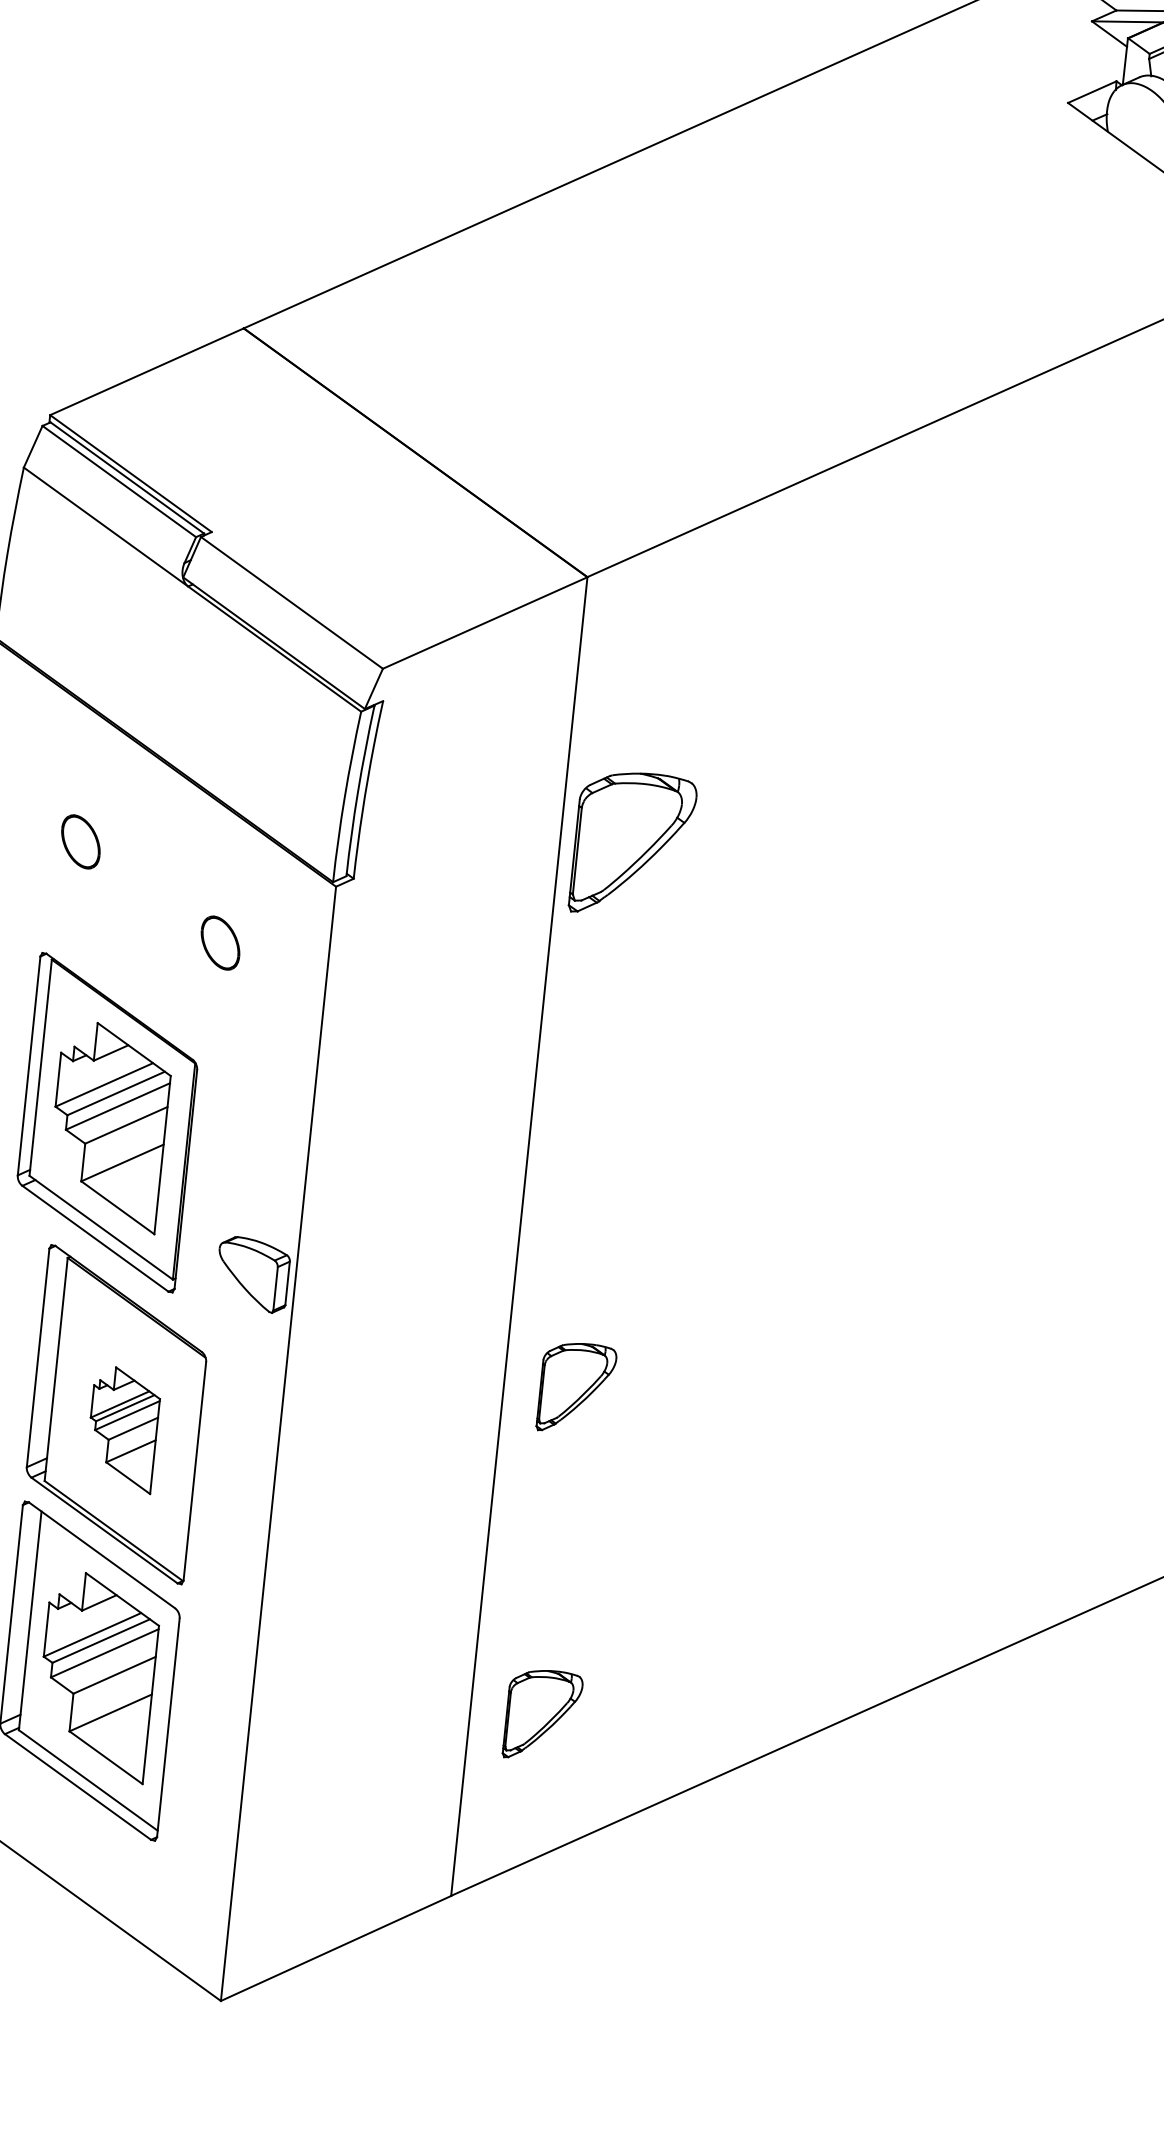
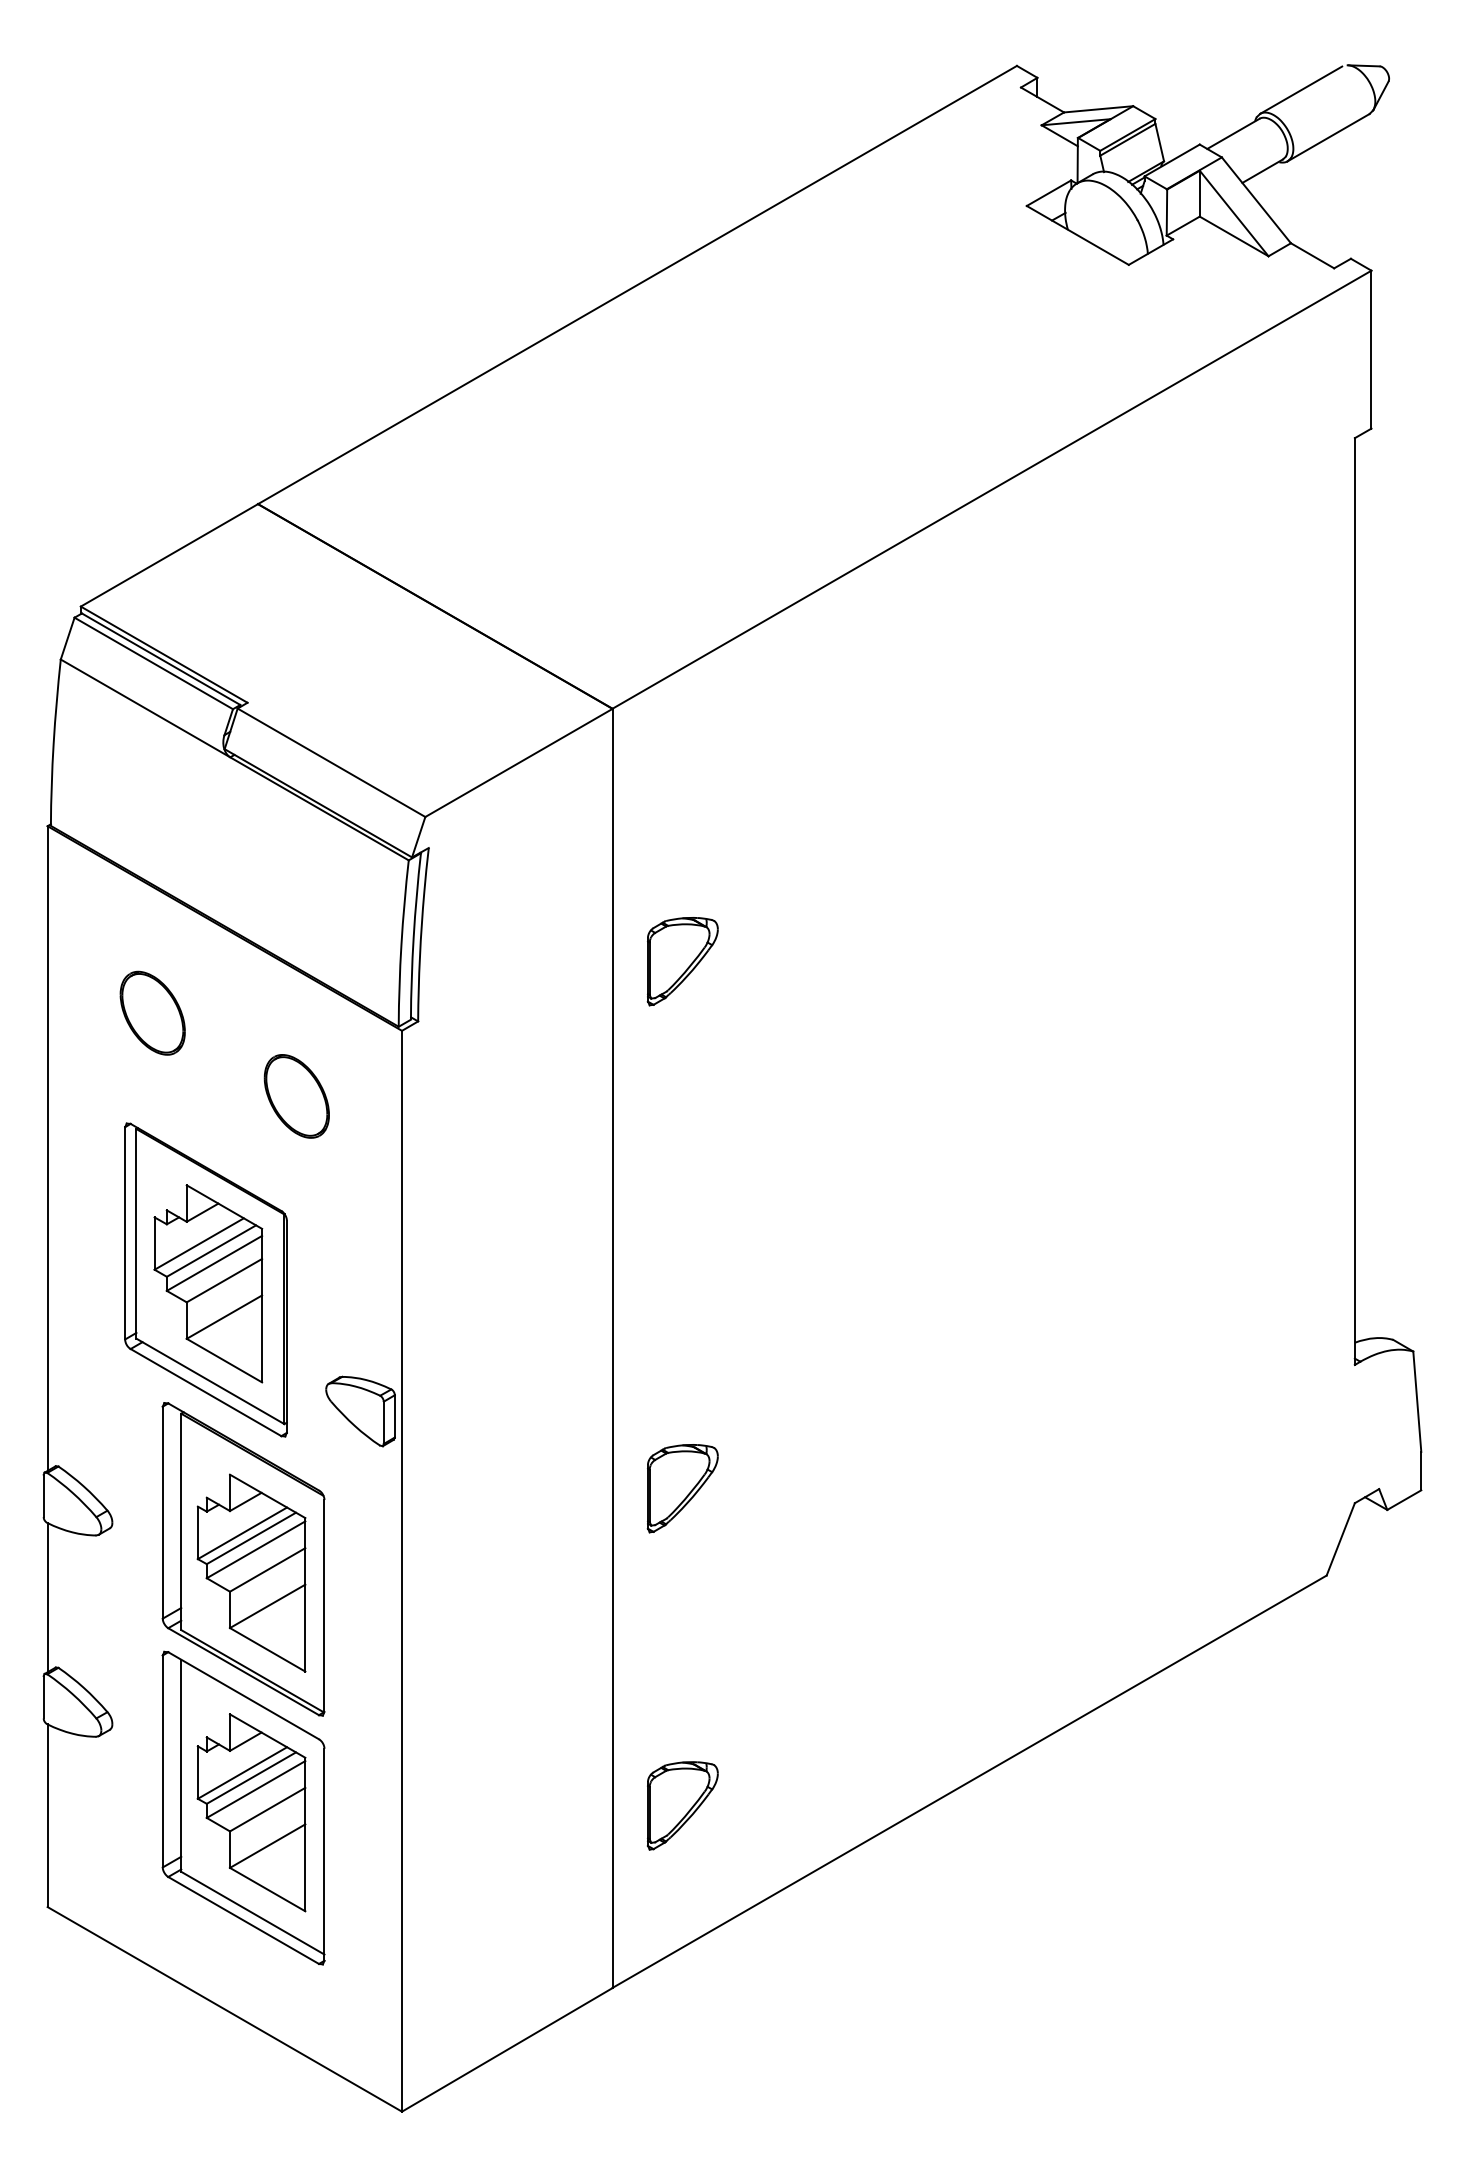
part: (80, 841) -> (152, 1012), size x1.67
part: (632, 845) -> (682, 961), size x0.62
part: (220, 943) -> (296, 1096), size x1.67
part: (123, 1429) -> (251, 1572), size x1.67

